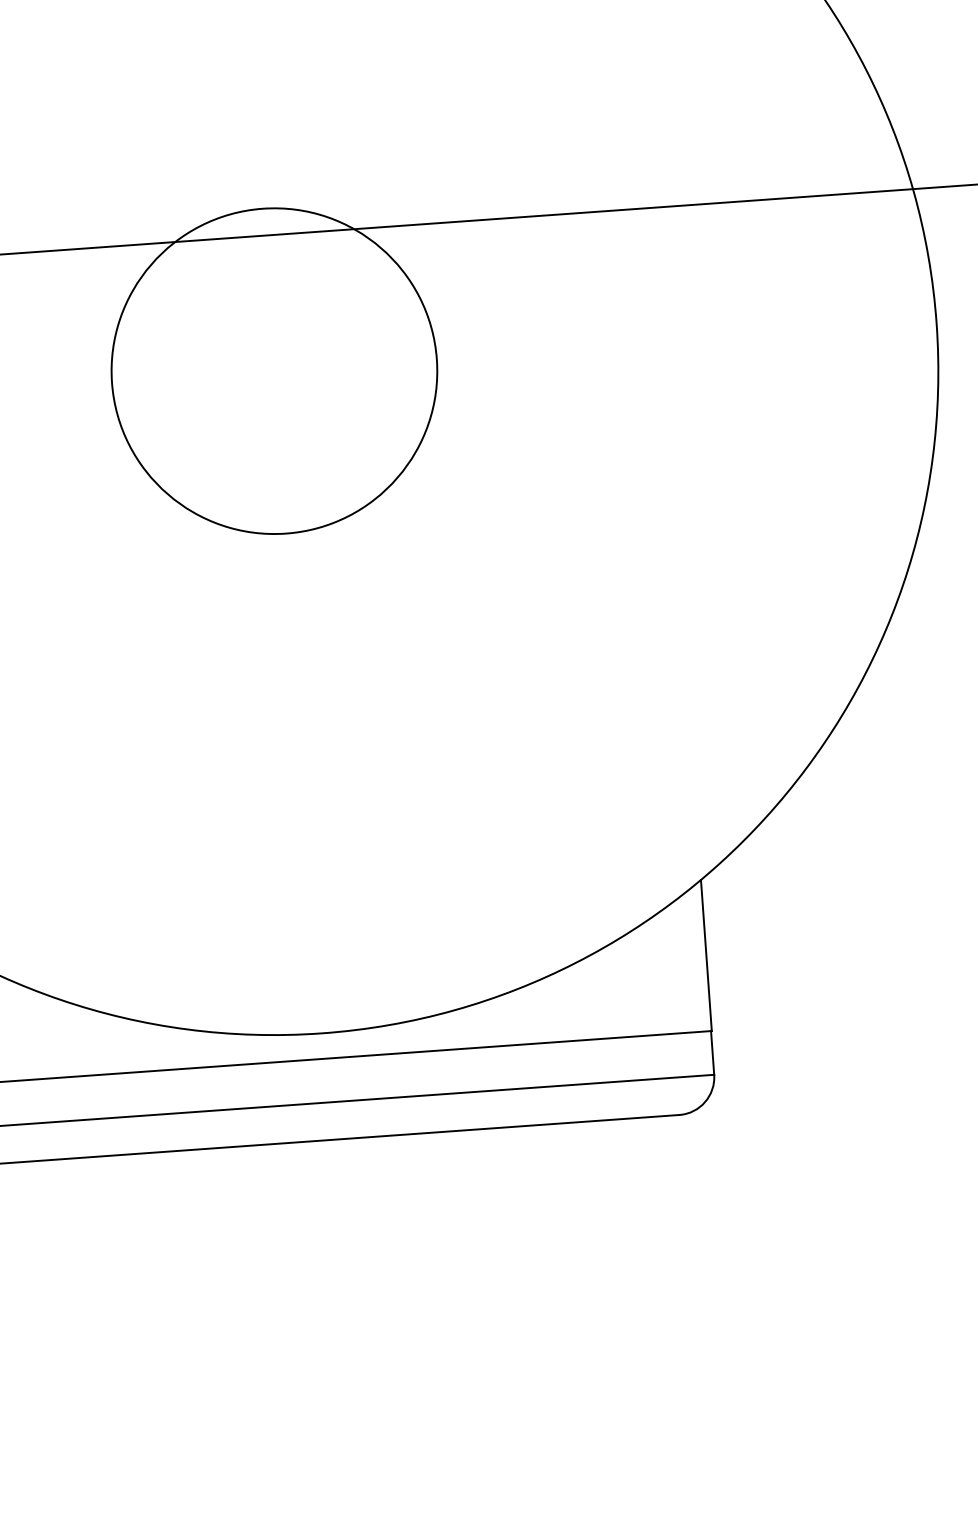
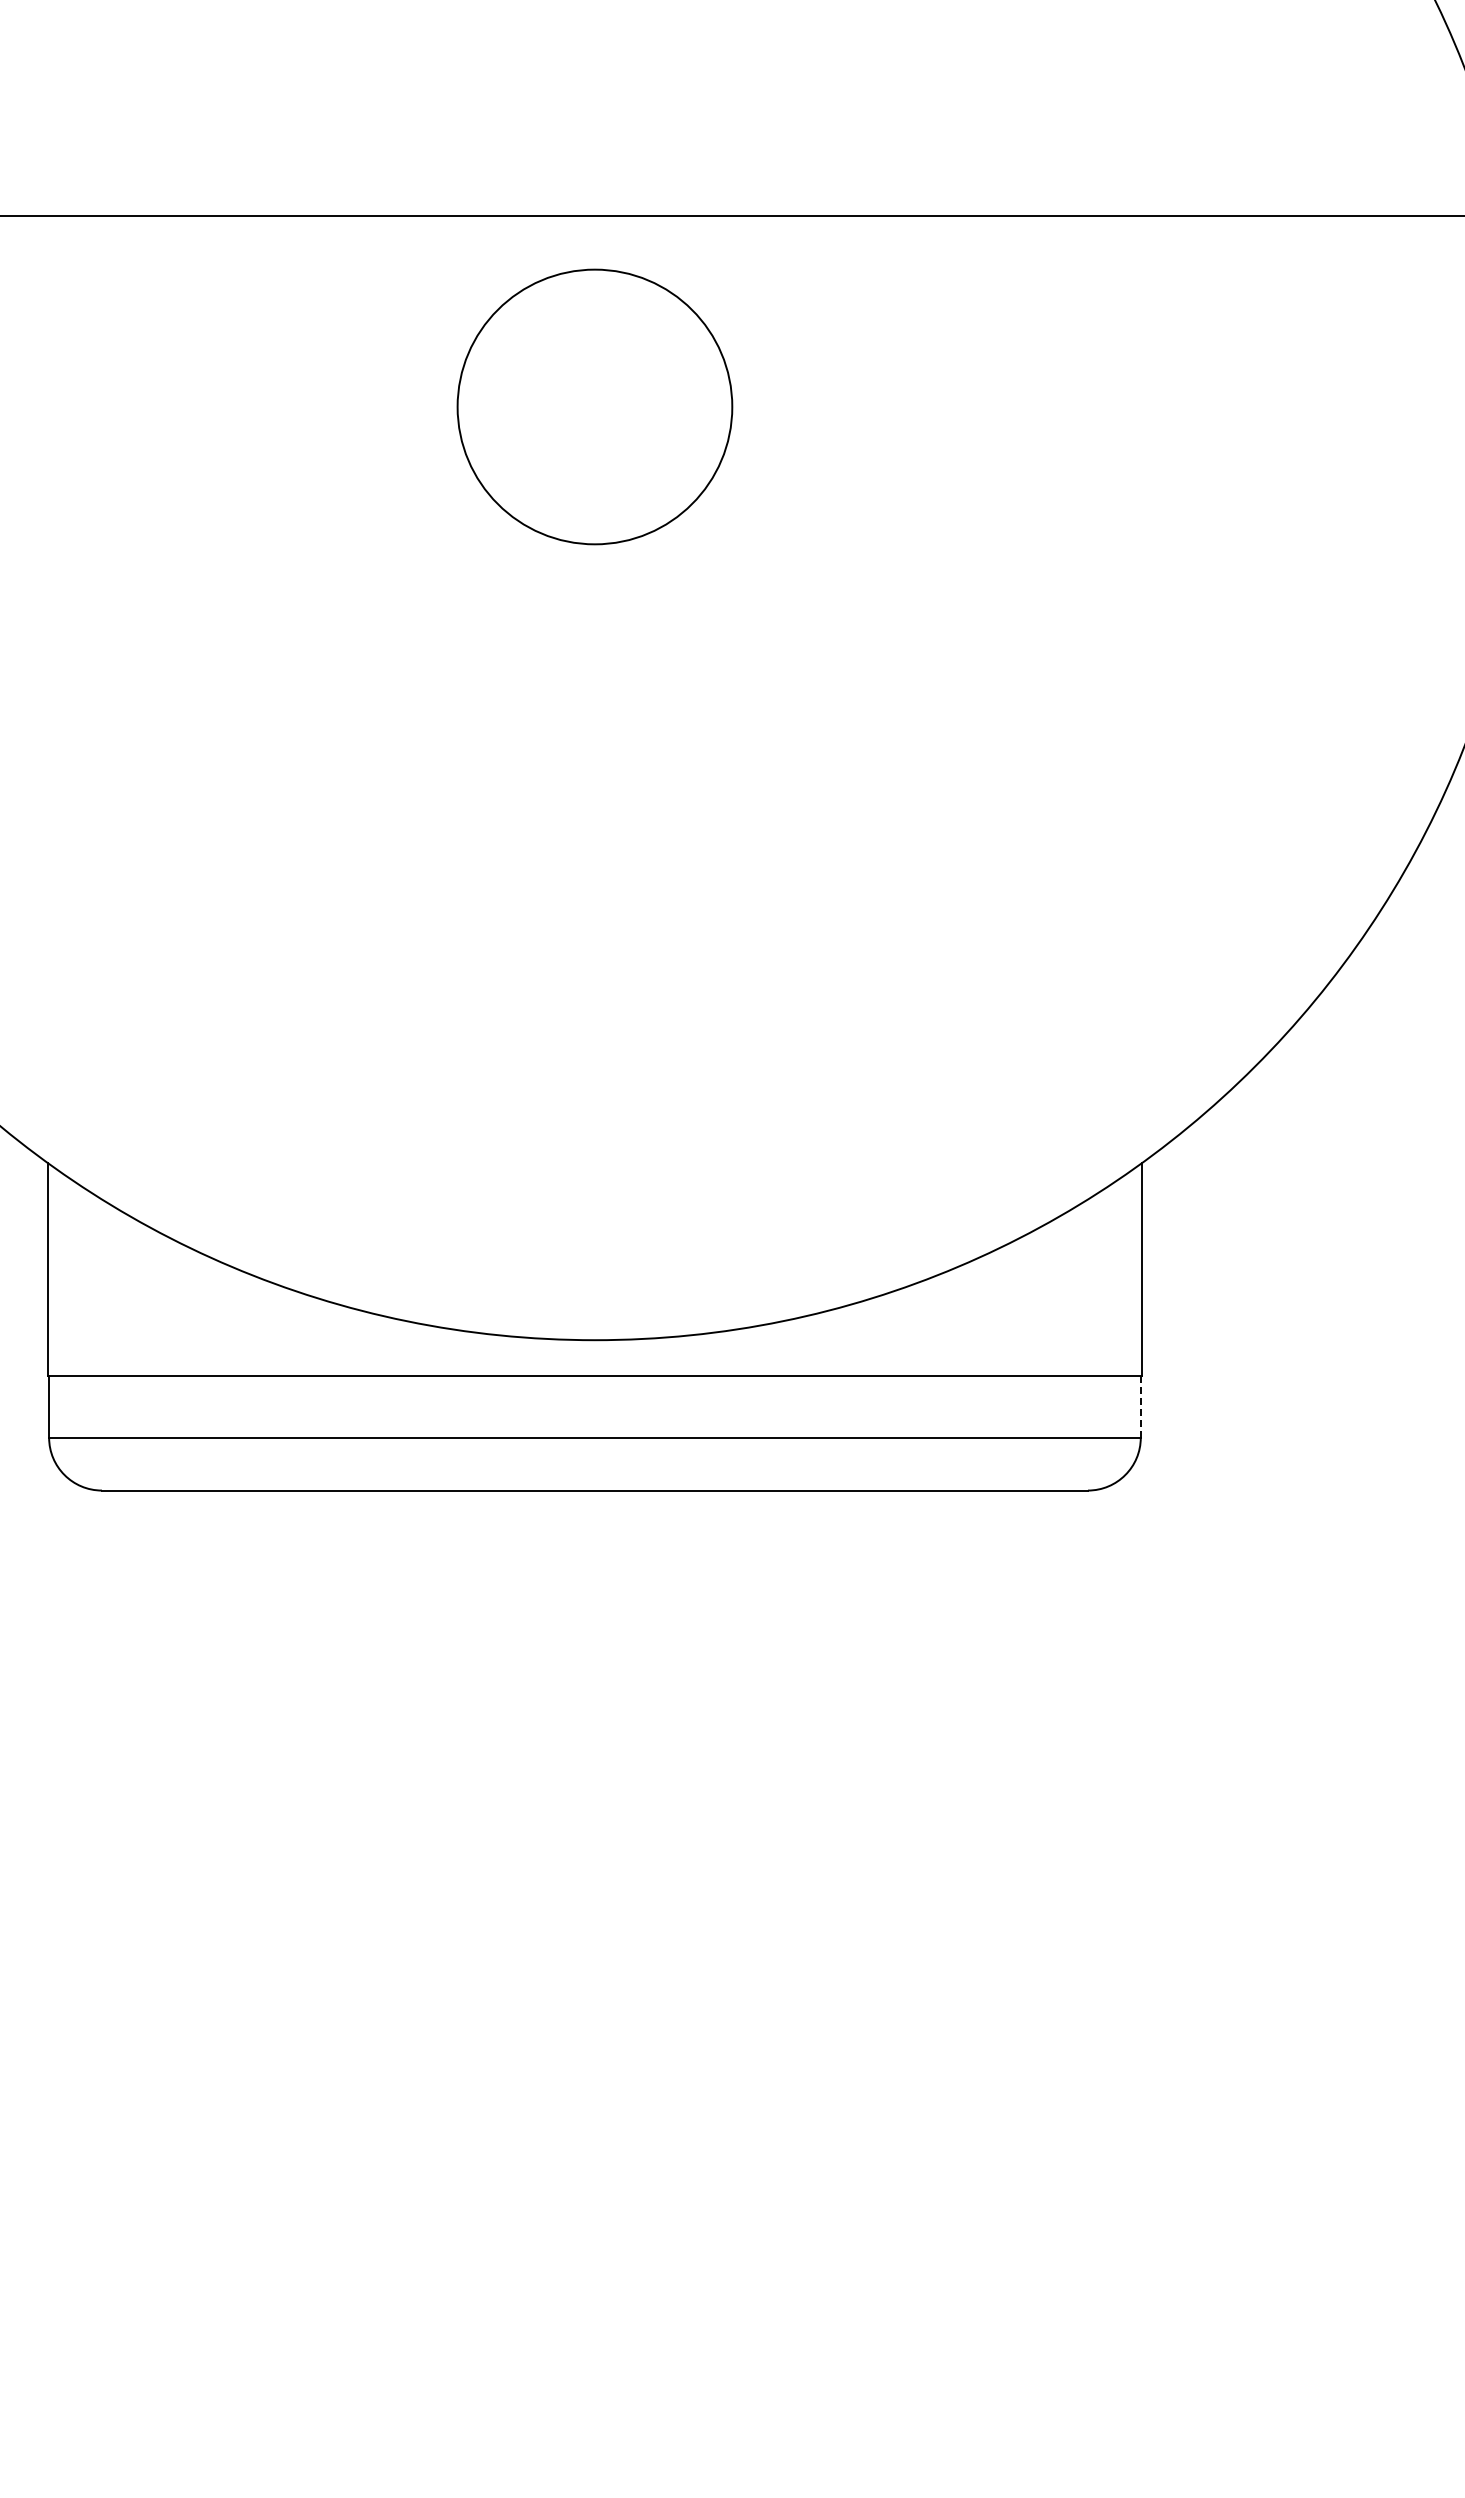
circle: (274, 370) -> (594, 406), size x0.6
line: (712, 1052) -> (1140, 1406), solid -> dashed

